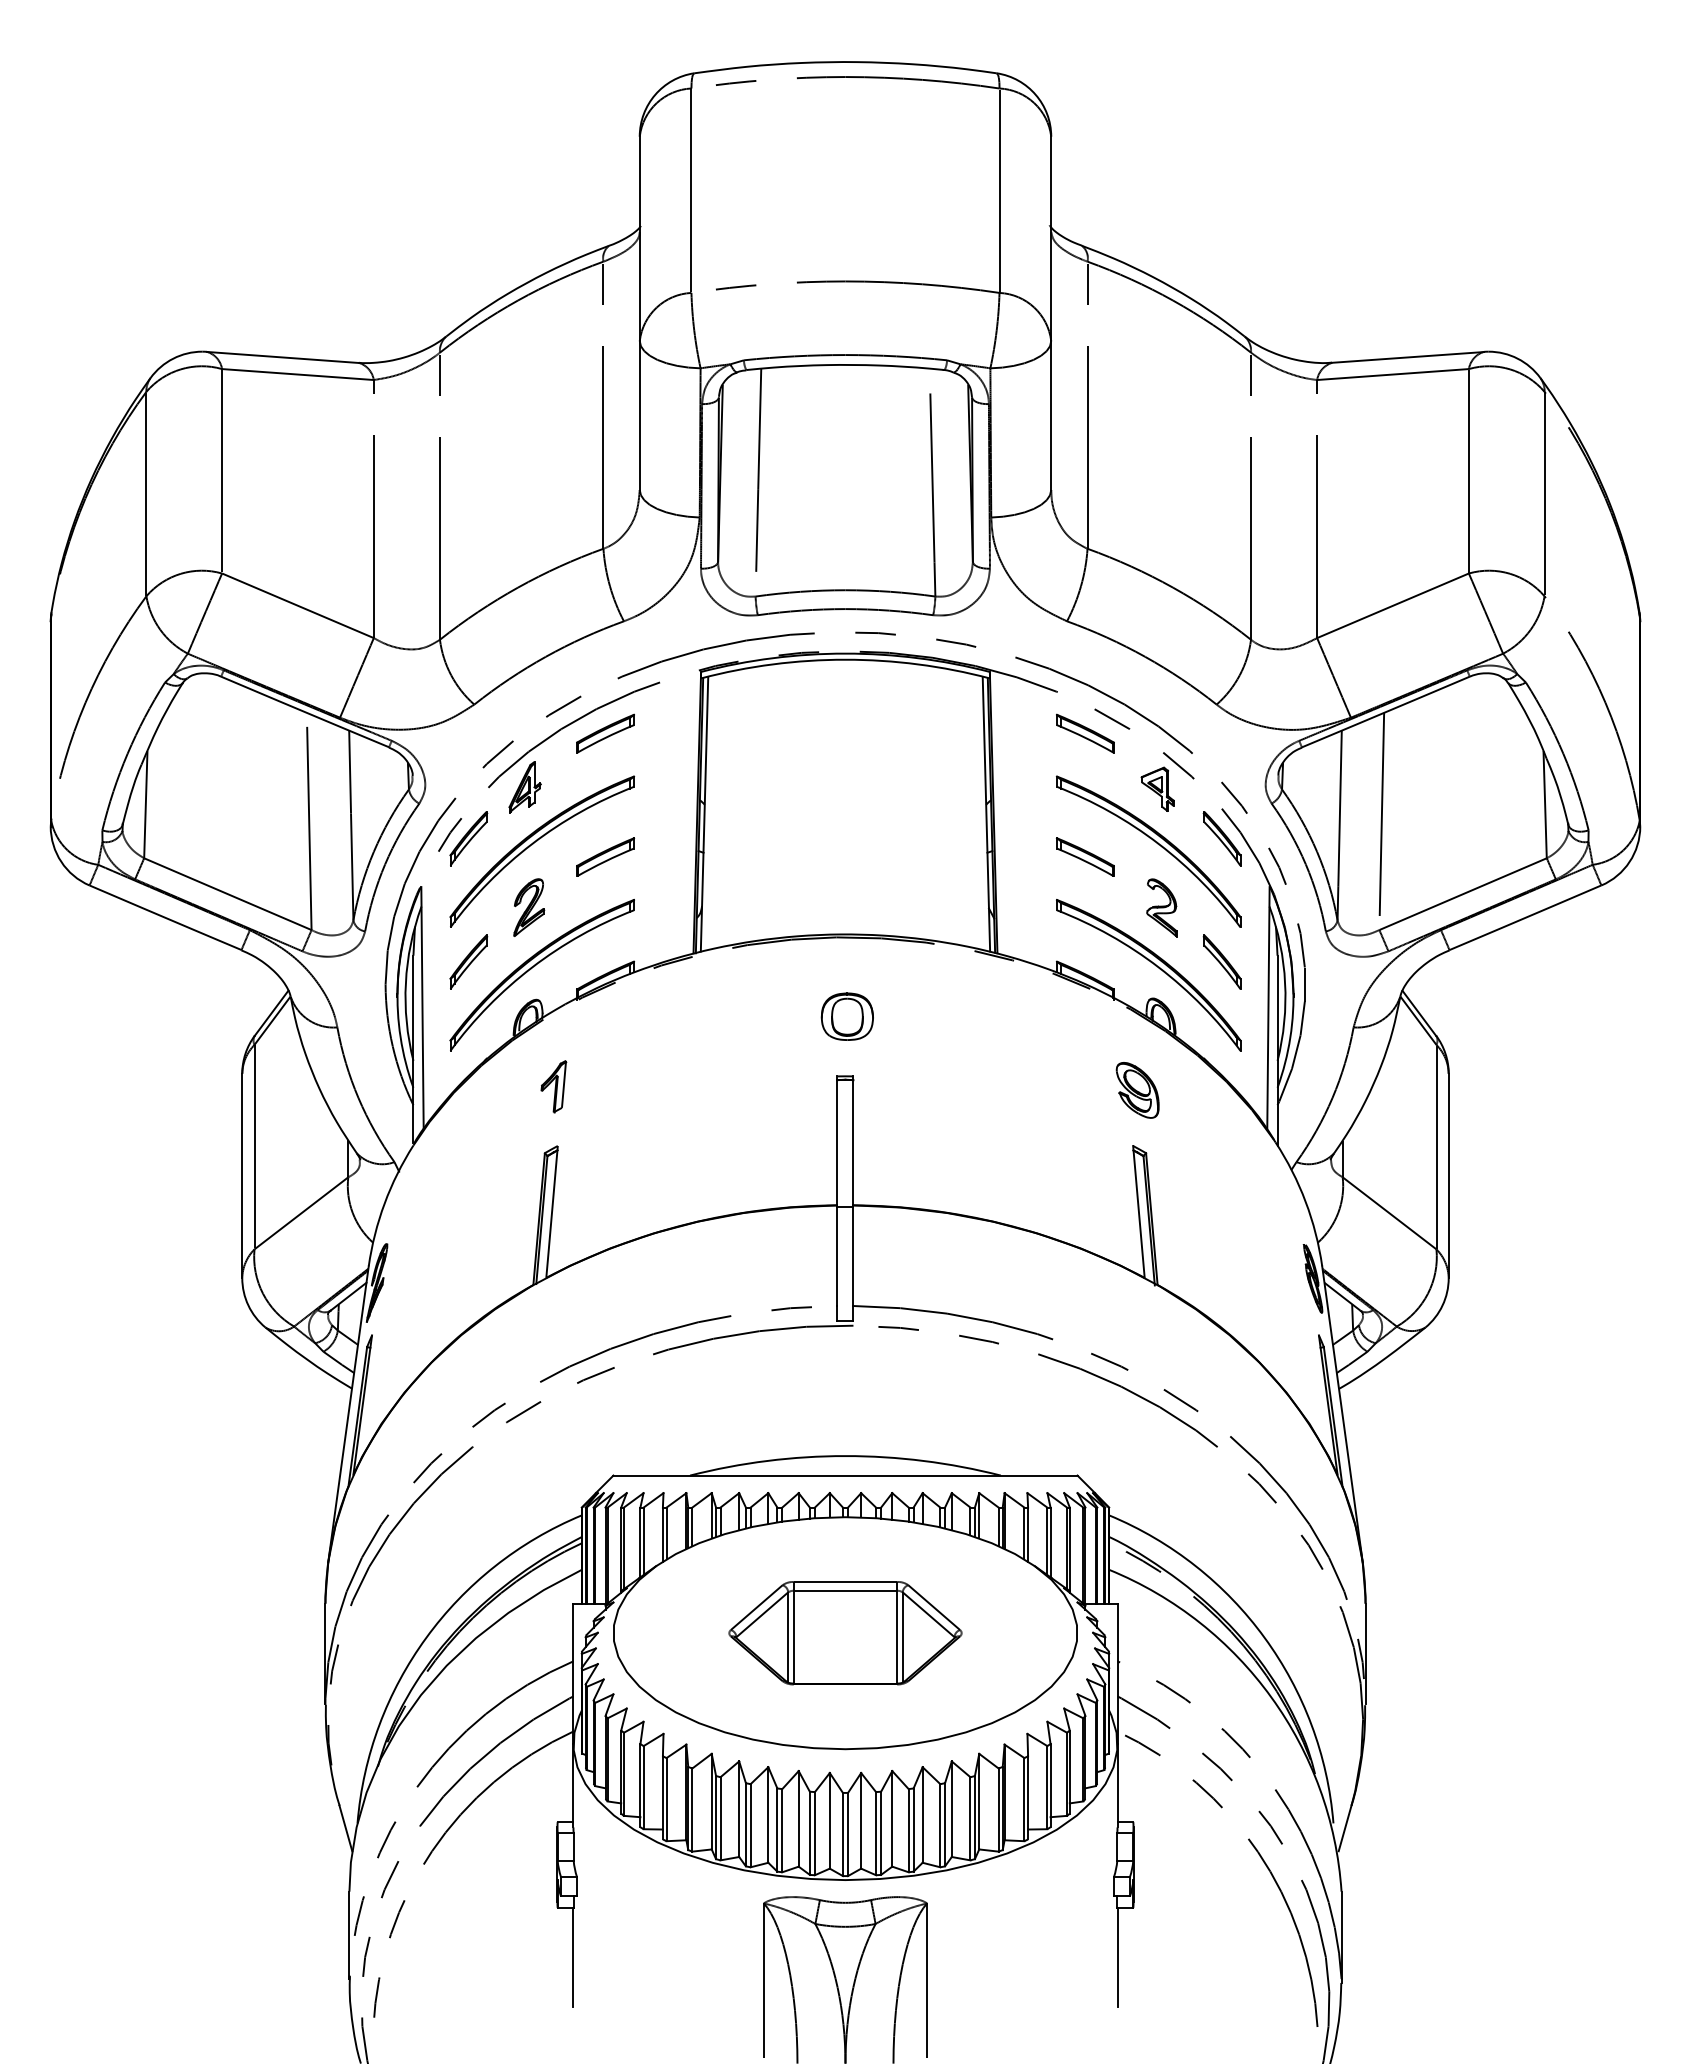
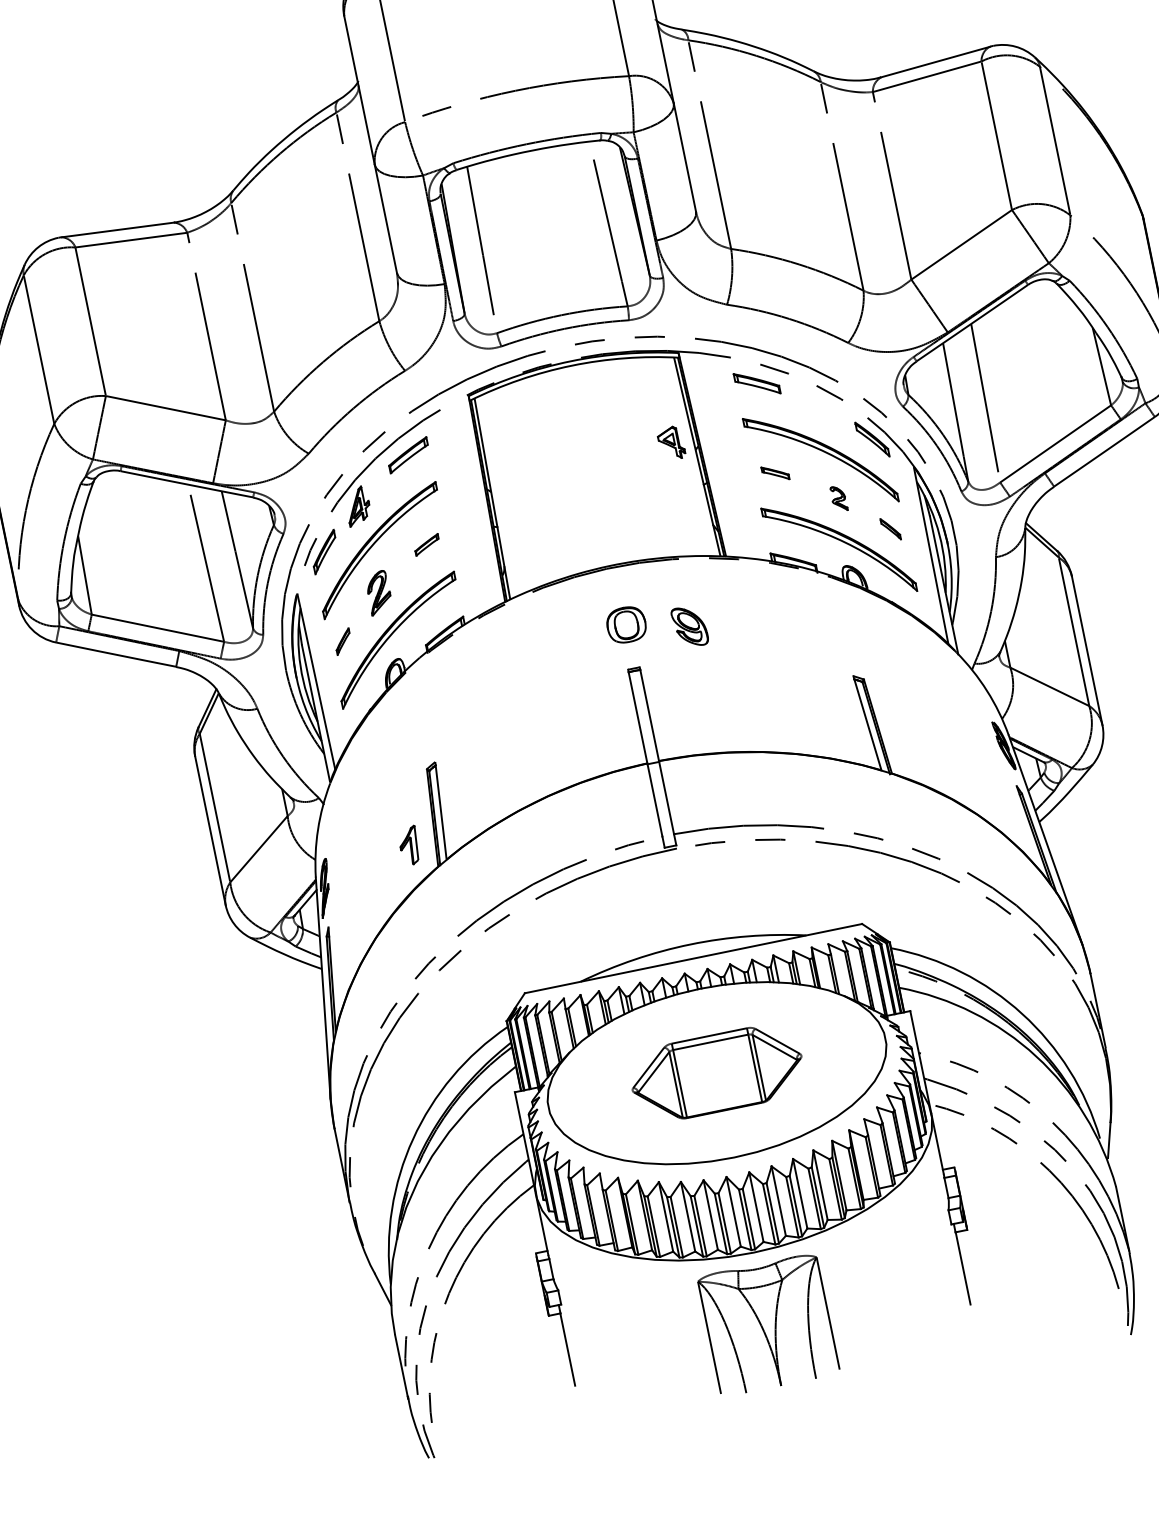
part: (1157, 788) -> (670, 442), moved
part: (605, 856) -> (426, 544), size x0.6
part: (1084, 856) -> (774, 473), size x0.6
part: (1161, 907) -> (838, 498), size x0.6
part: (468, 961) -> (342, 641), size x0.6
part: (1221, 961) -> (890, 528), size x0.6
part: (553, 1086) -> (409, 845), moved
part: (1137, 1090) -> (689, 626), moved

